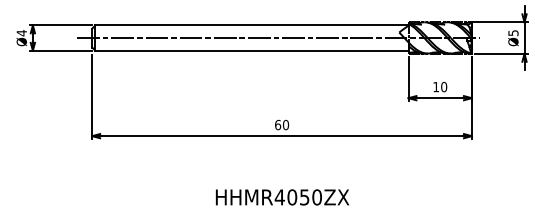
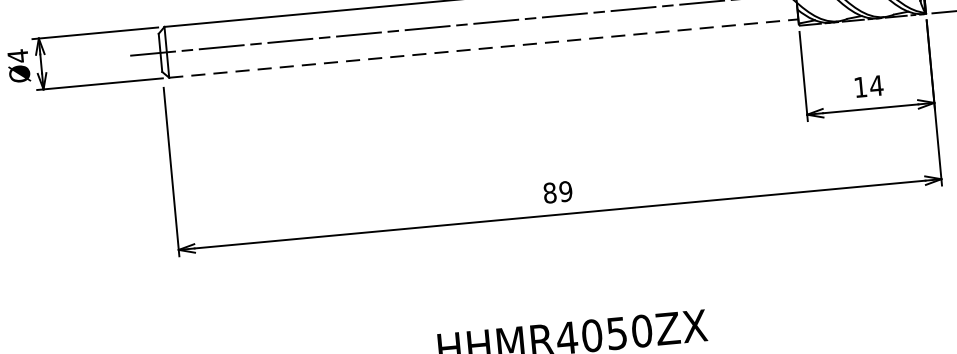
line: (251, 50) -> (482, 48), solid -> dashed
text: (443, 87) -> (875, 86), 10 -> 14
text: (281, 125) -> (557, 193), 60 -> 89

